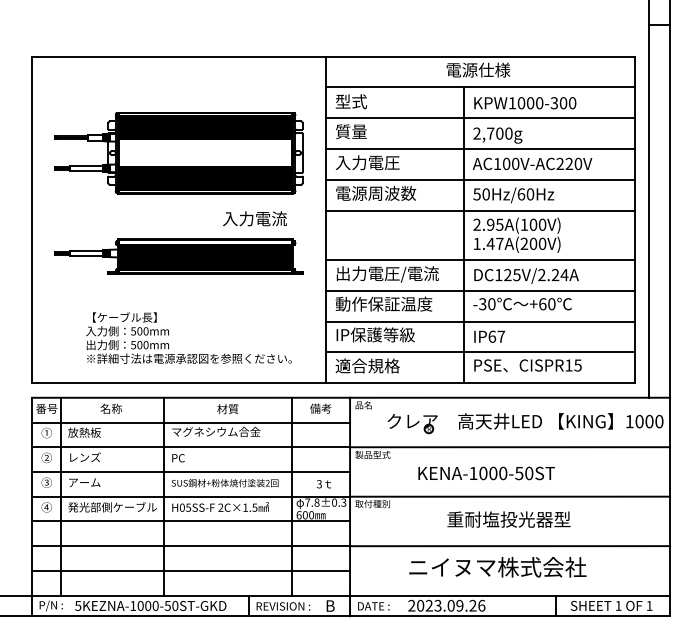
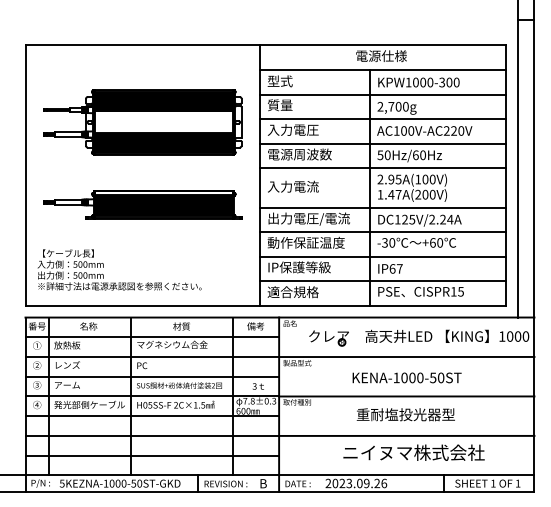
text: (255, 218) -> (293, 186), moved
text: (188, 337) -> (119, 269), moved
text: (485, 472) -> (406, 377), moved
text: (497, 566) -> (413, 452), moved

